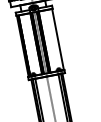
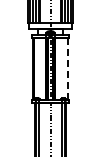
line: (57, 38) -> (68, 68), solid -> dashed

